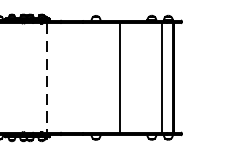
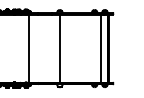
line: (119, 77) -> (59, 48), moved
line: (47, 79) -> (29, 49), dashed -> solid

